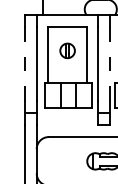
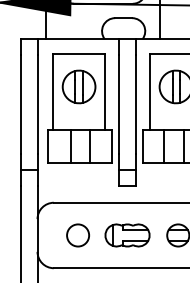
part: (67, 50) -> (78, 86), size x1.67
line: (24, 63) -> (21, 104), dashed -> solid
line: (109, 63) -> (135, 104), dashed -> solid
circle: (66, 161) -> (77, 235), added

